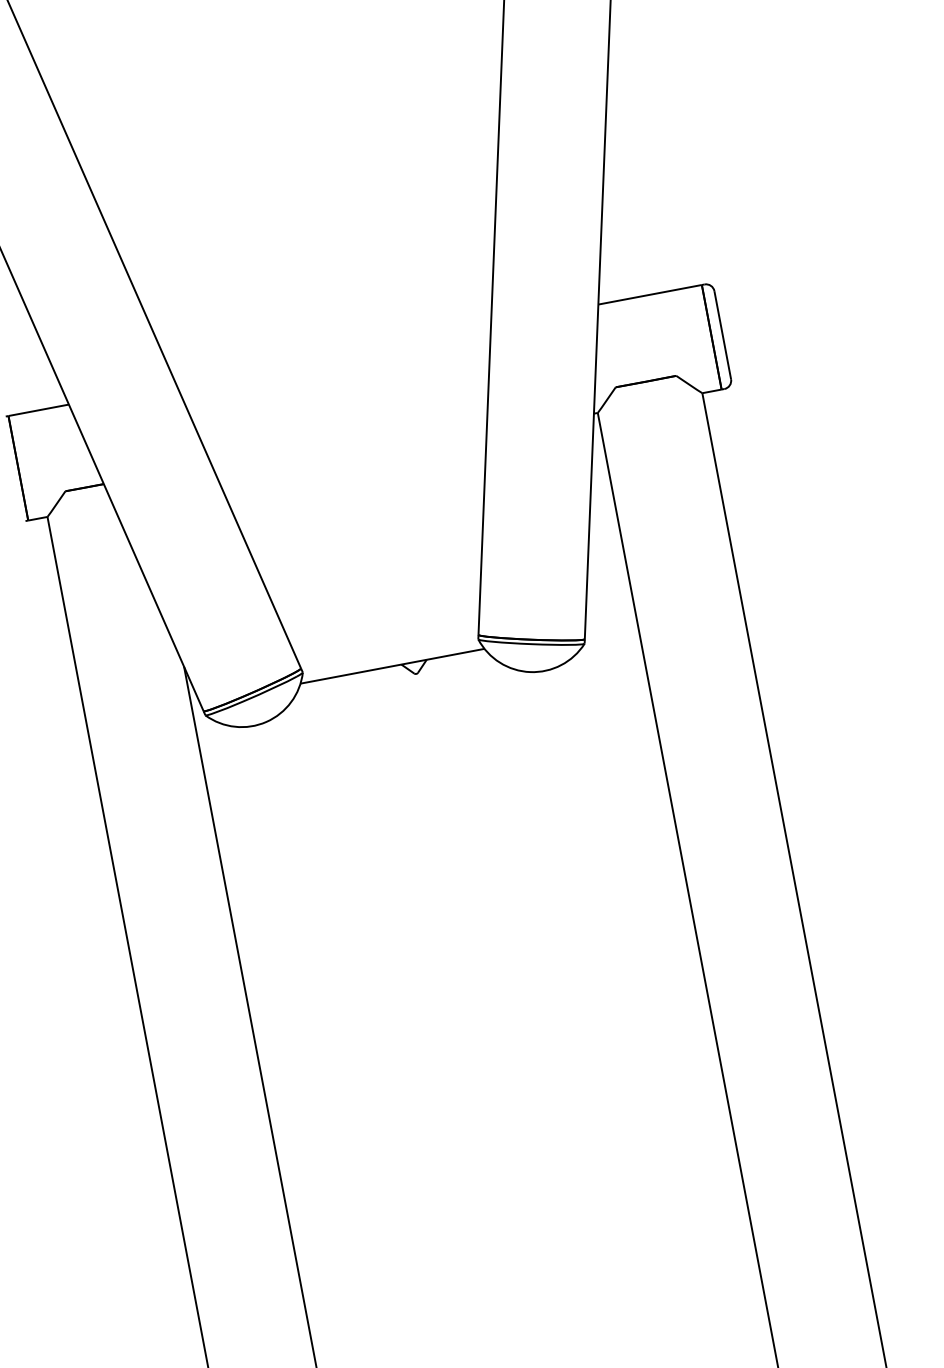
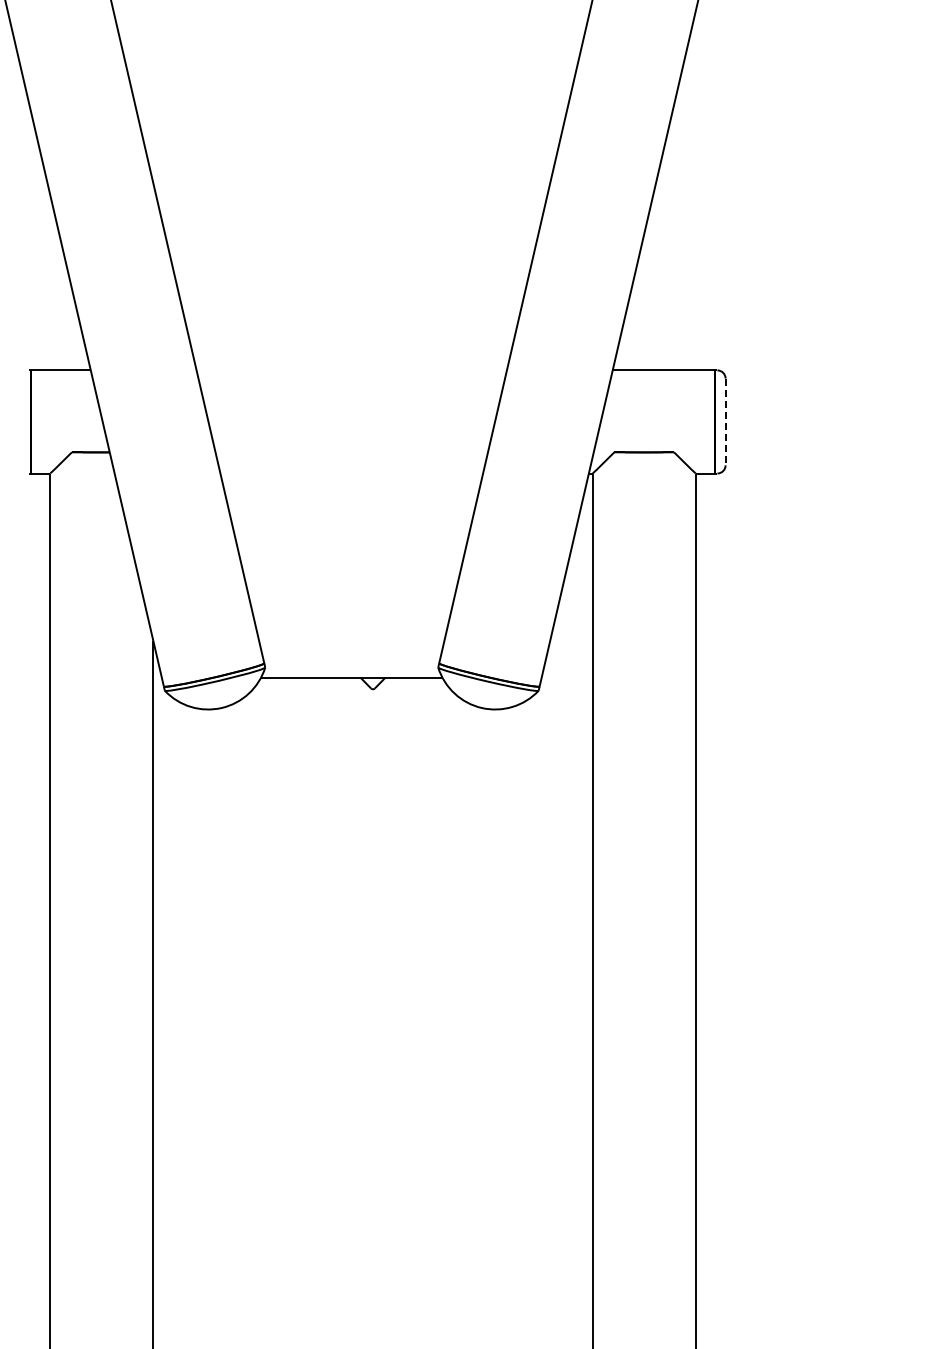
line: (722, 335) -> (725, 422), solid -> dashed

